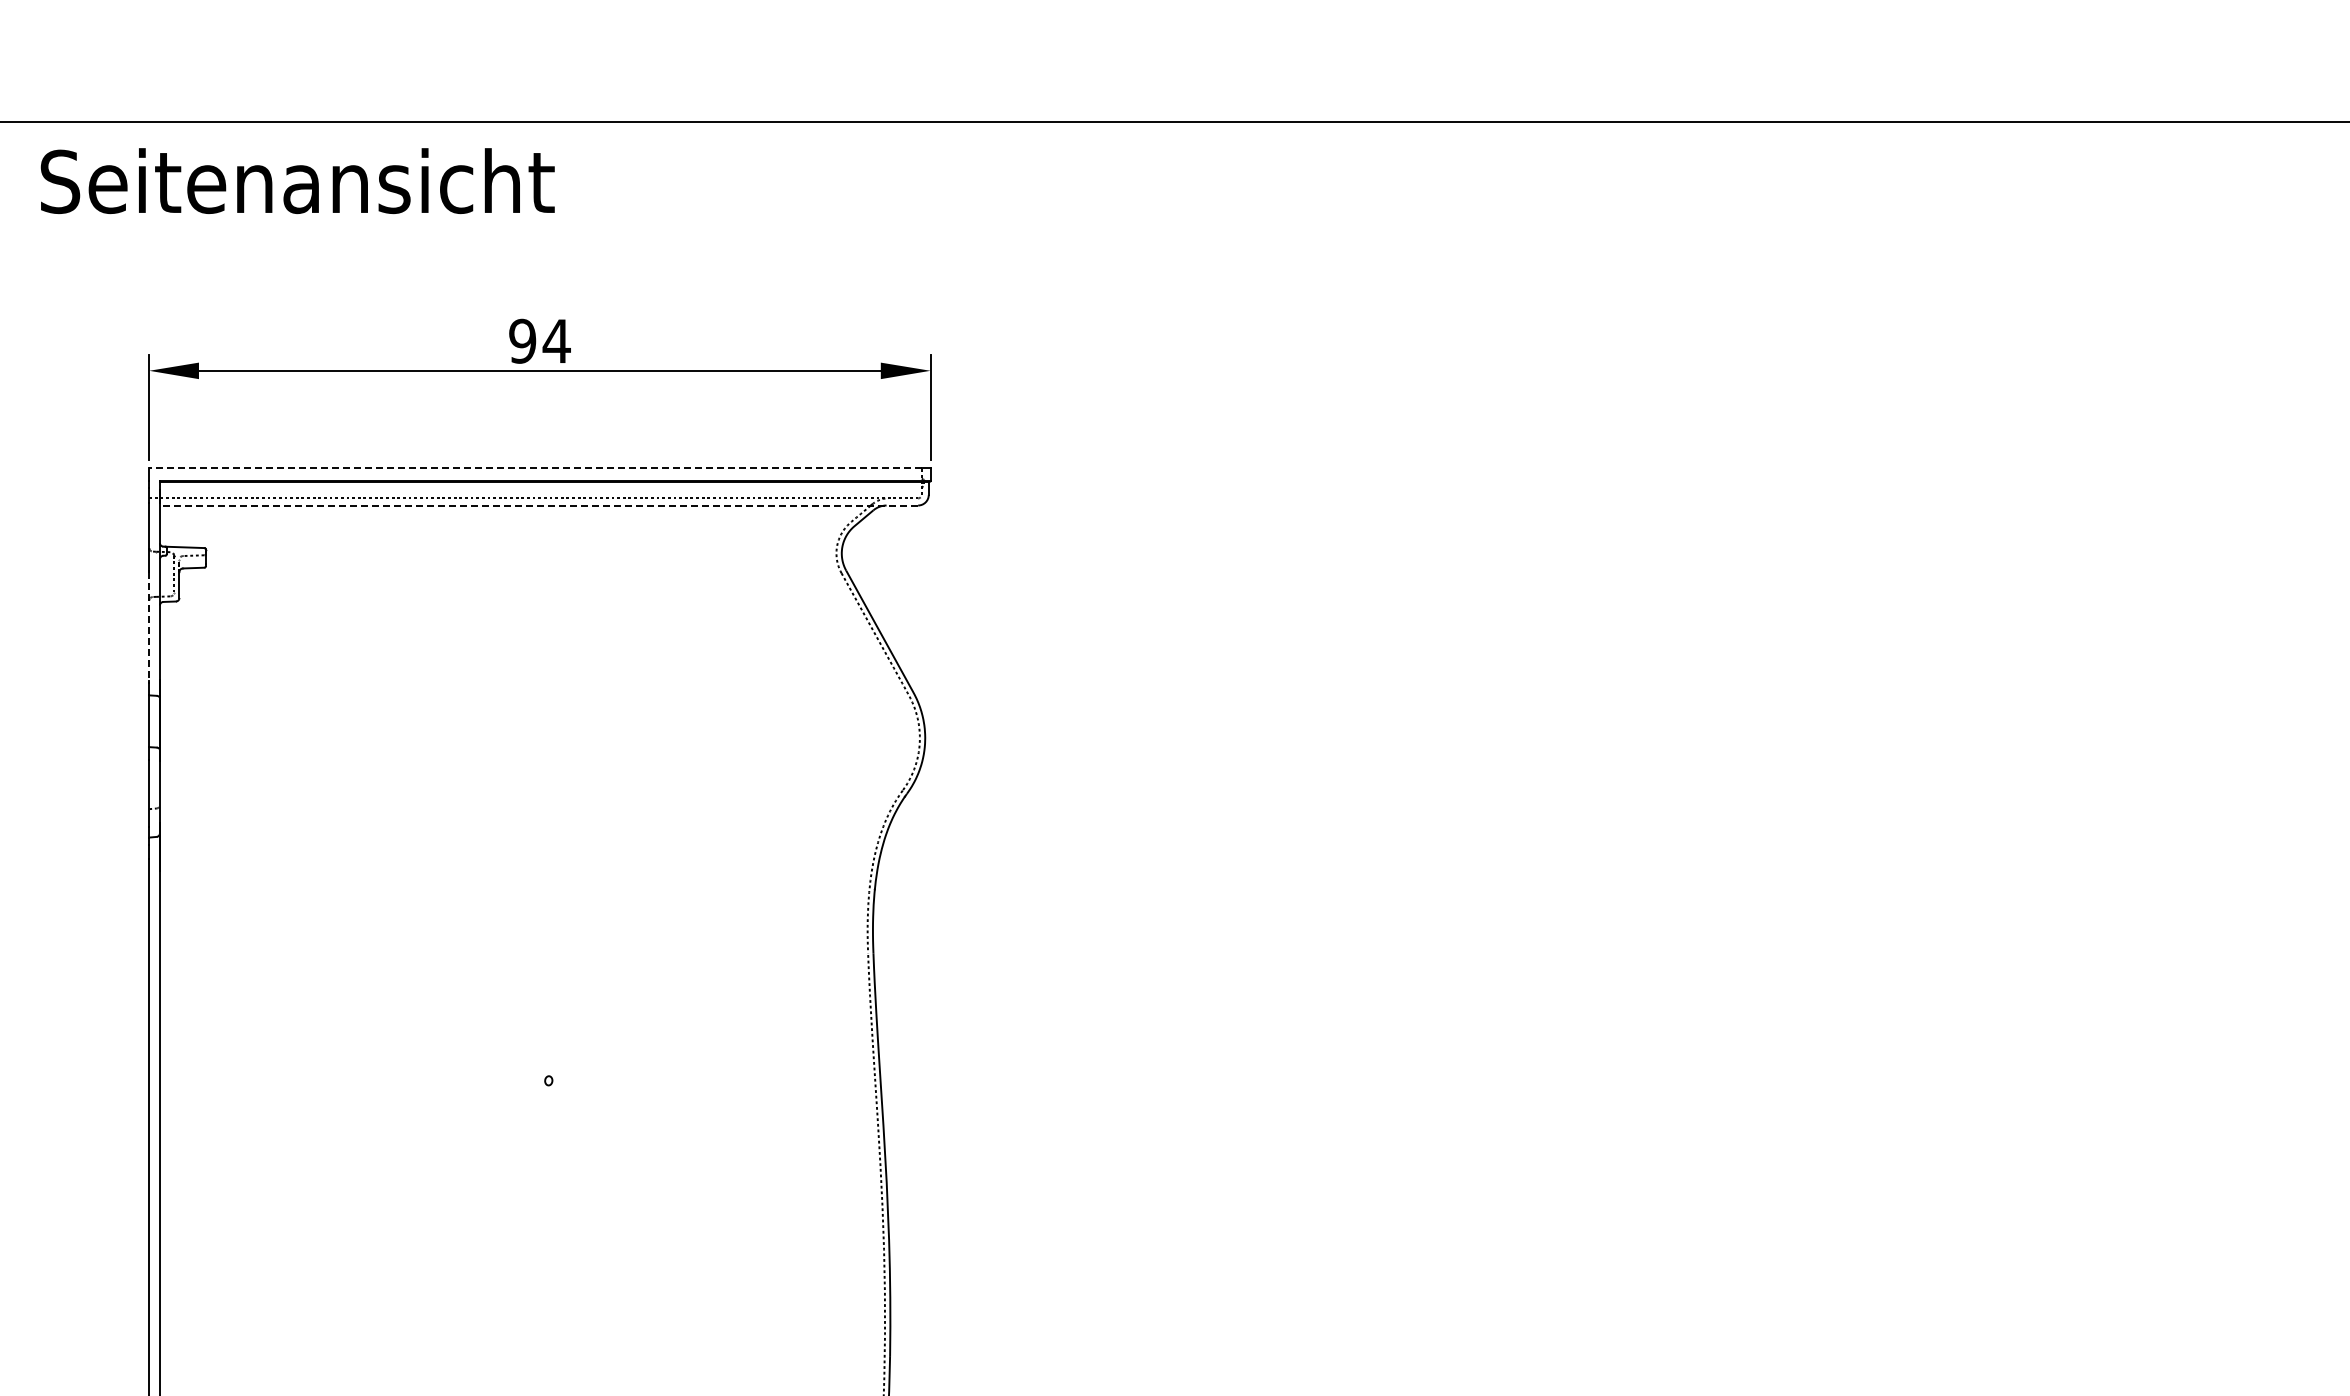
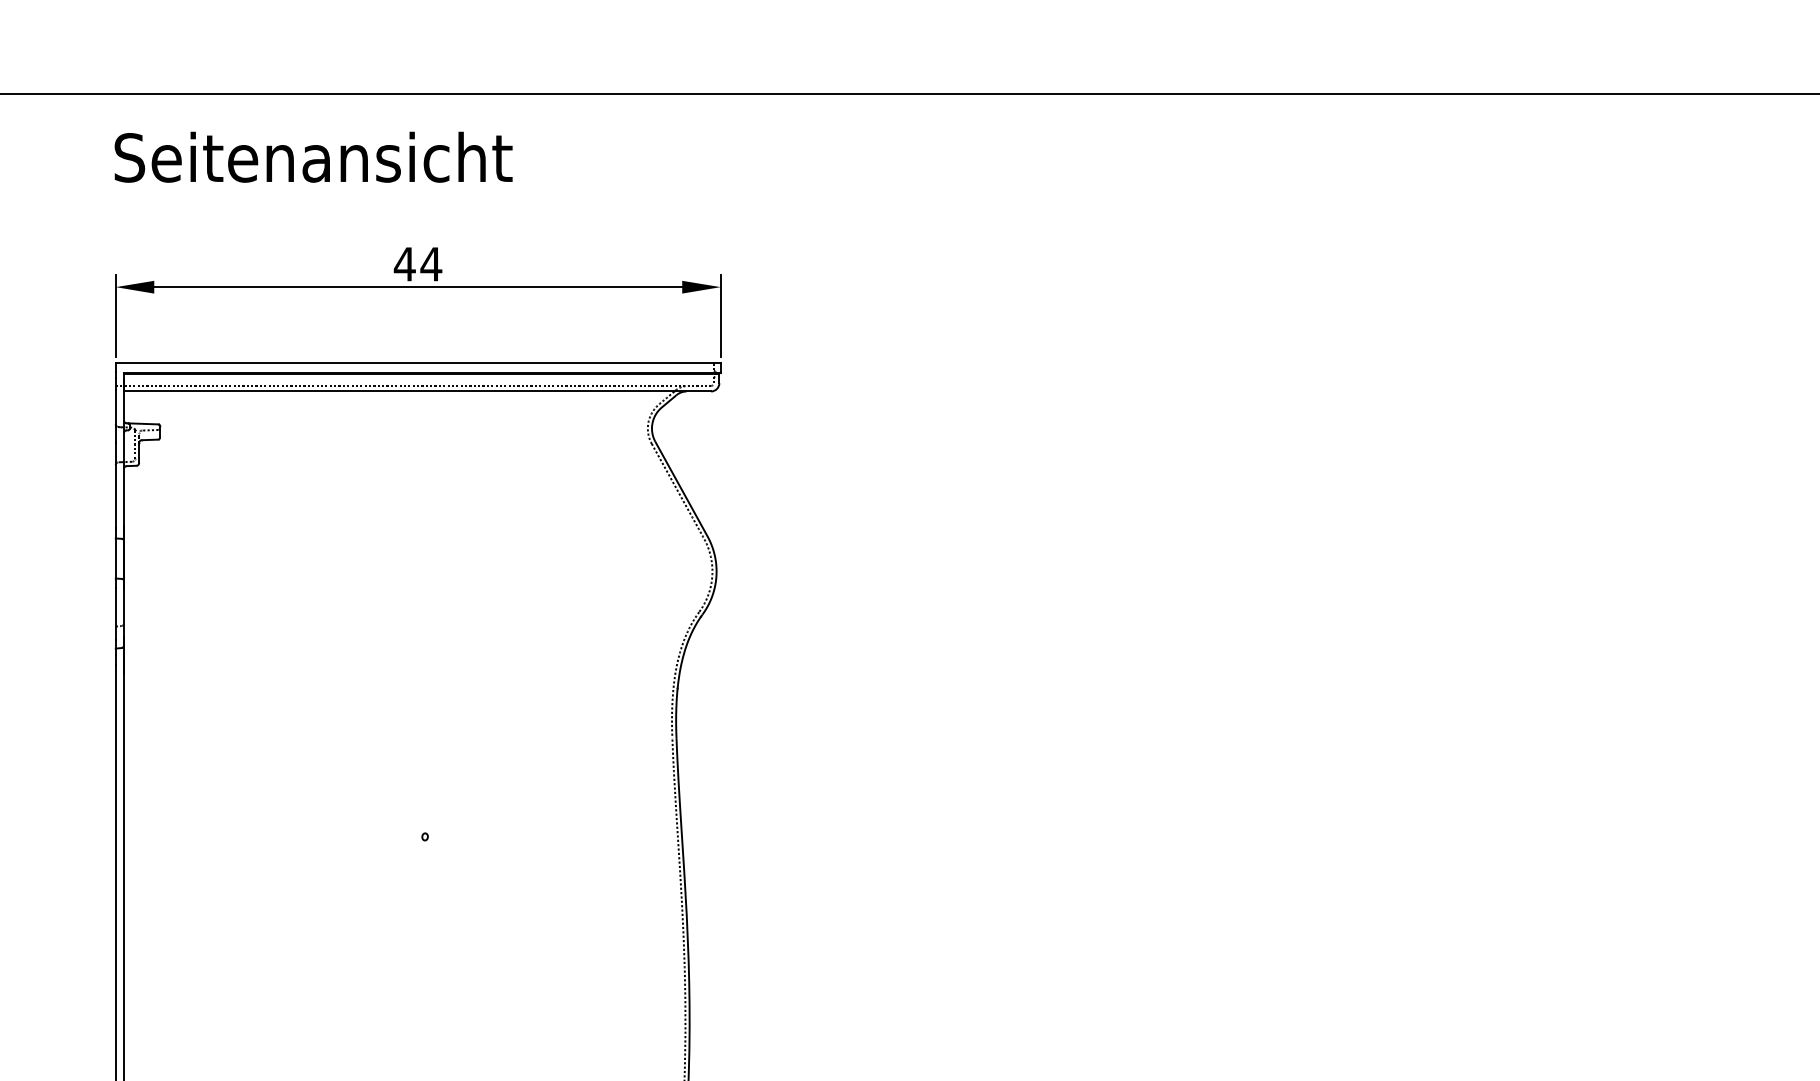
text: (297, 181) -> (313, 157), moved
text: (522, 340) -> (404, 263), 94 -> 44
line: (534, 468) -> (414, 362), dashed -> solid
line: (538, 505) -> (417, 391), dashed -> solid
line: (149, 626) -> (115, 485), dashed -> solid

